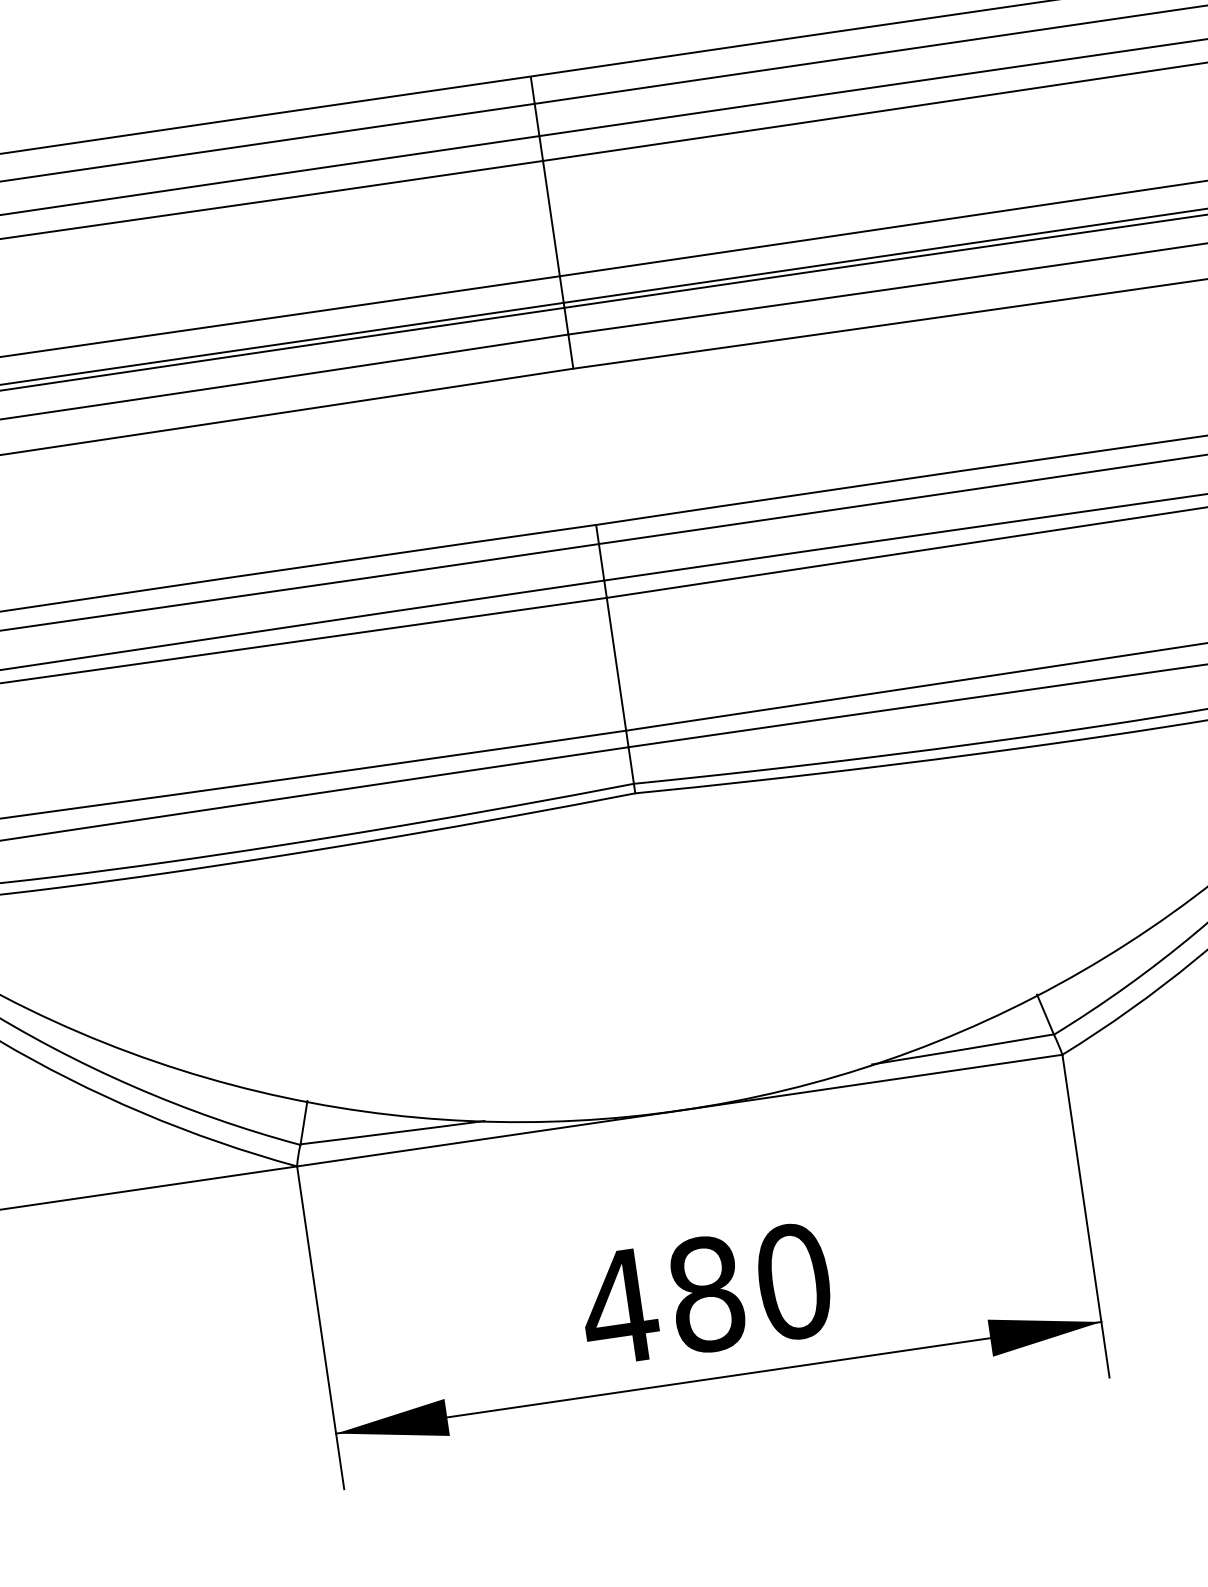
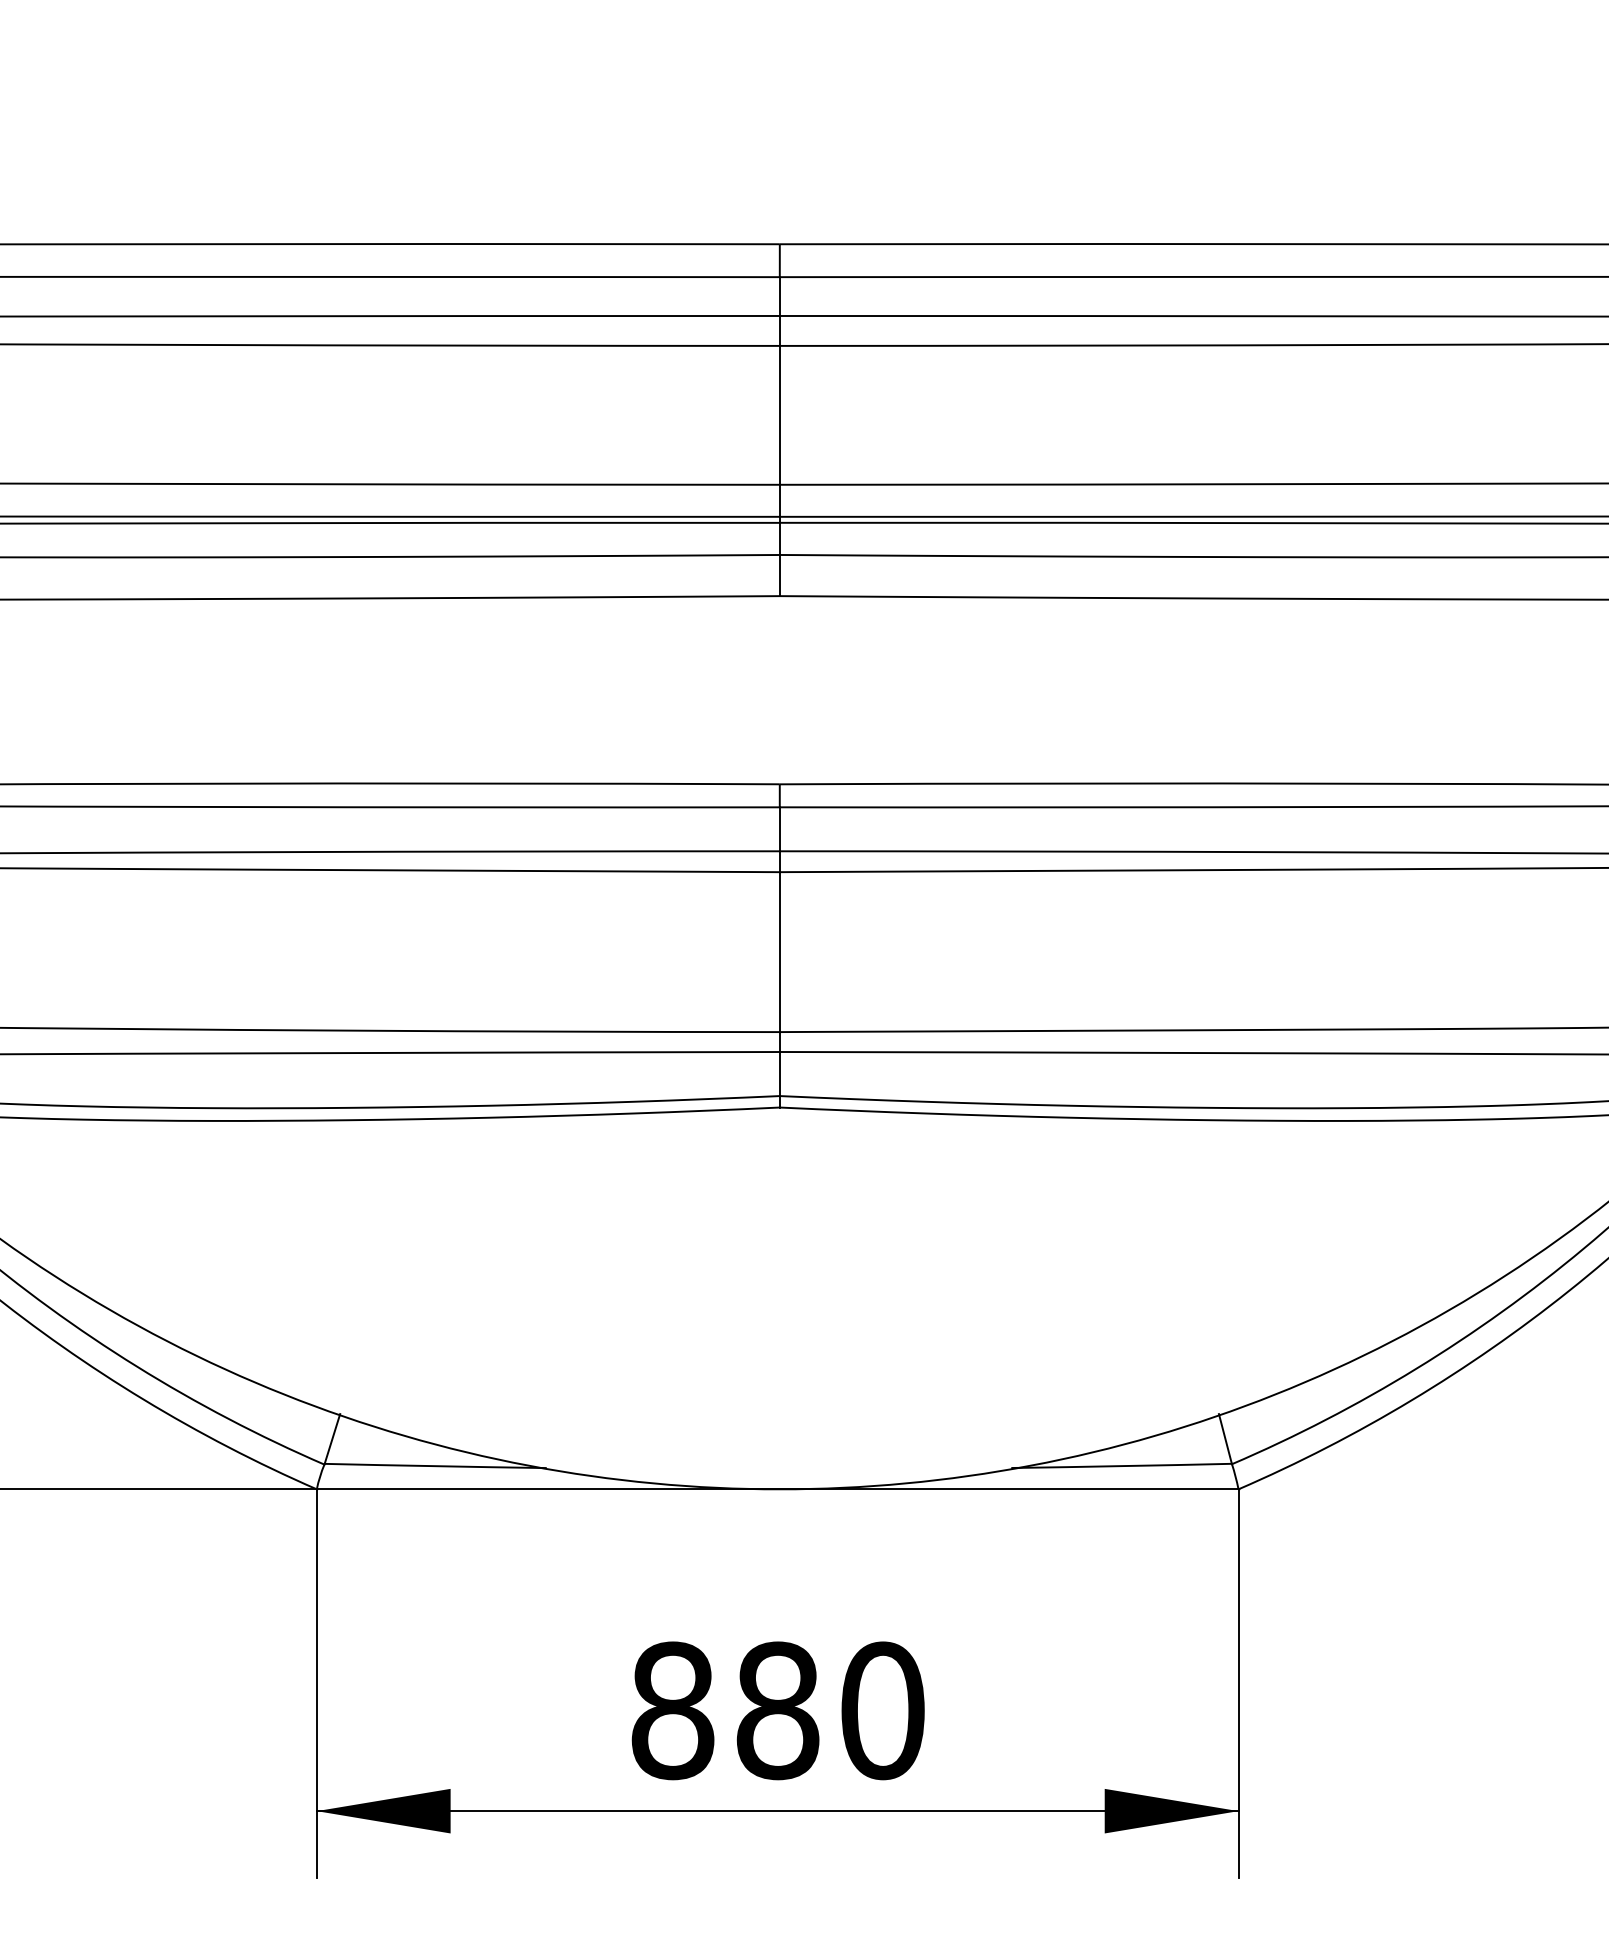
text: (619, 1306) -> (672, 1710), 480 -> 880

